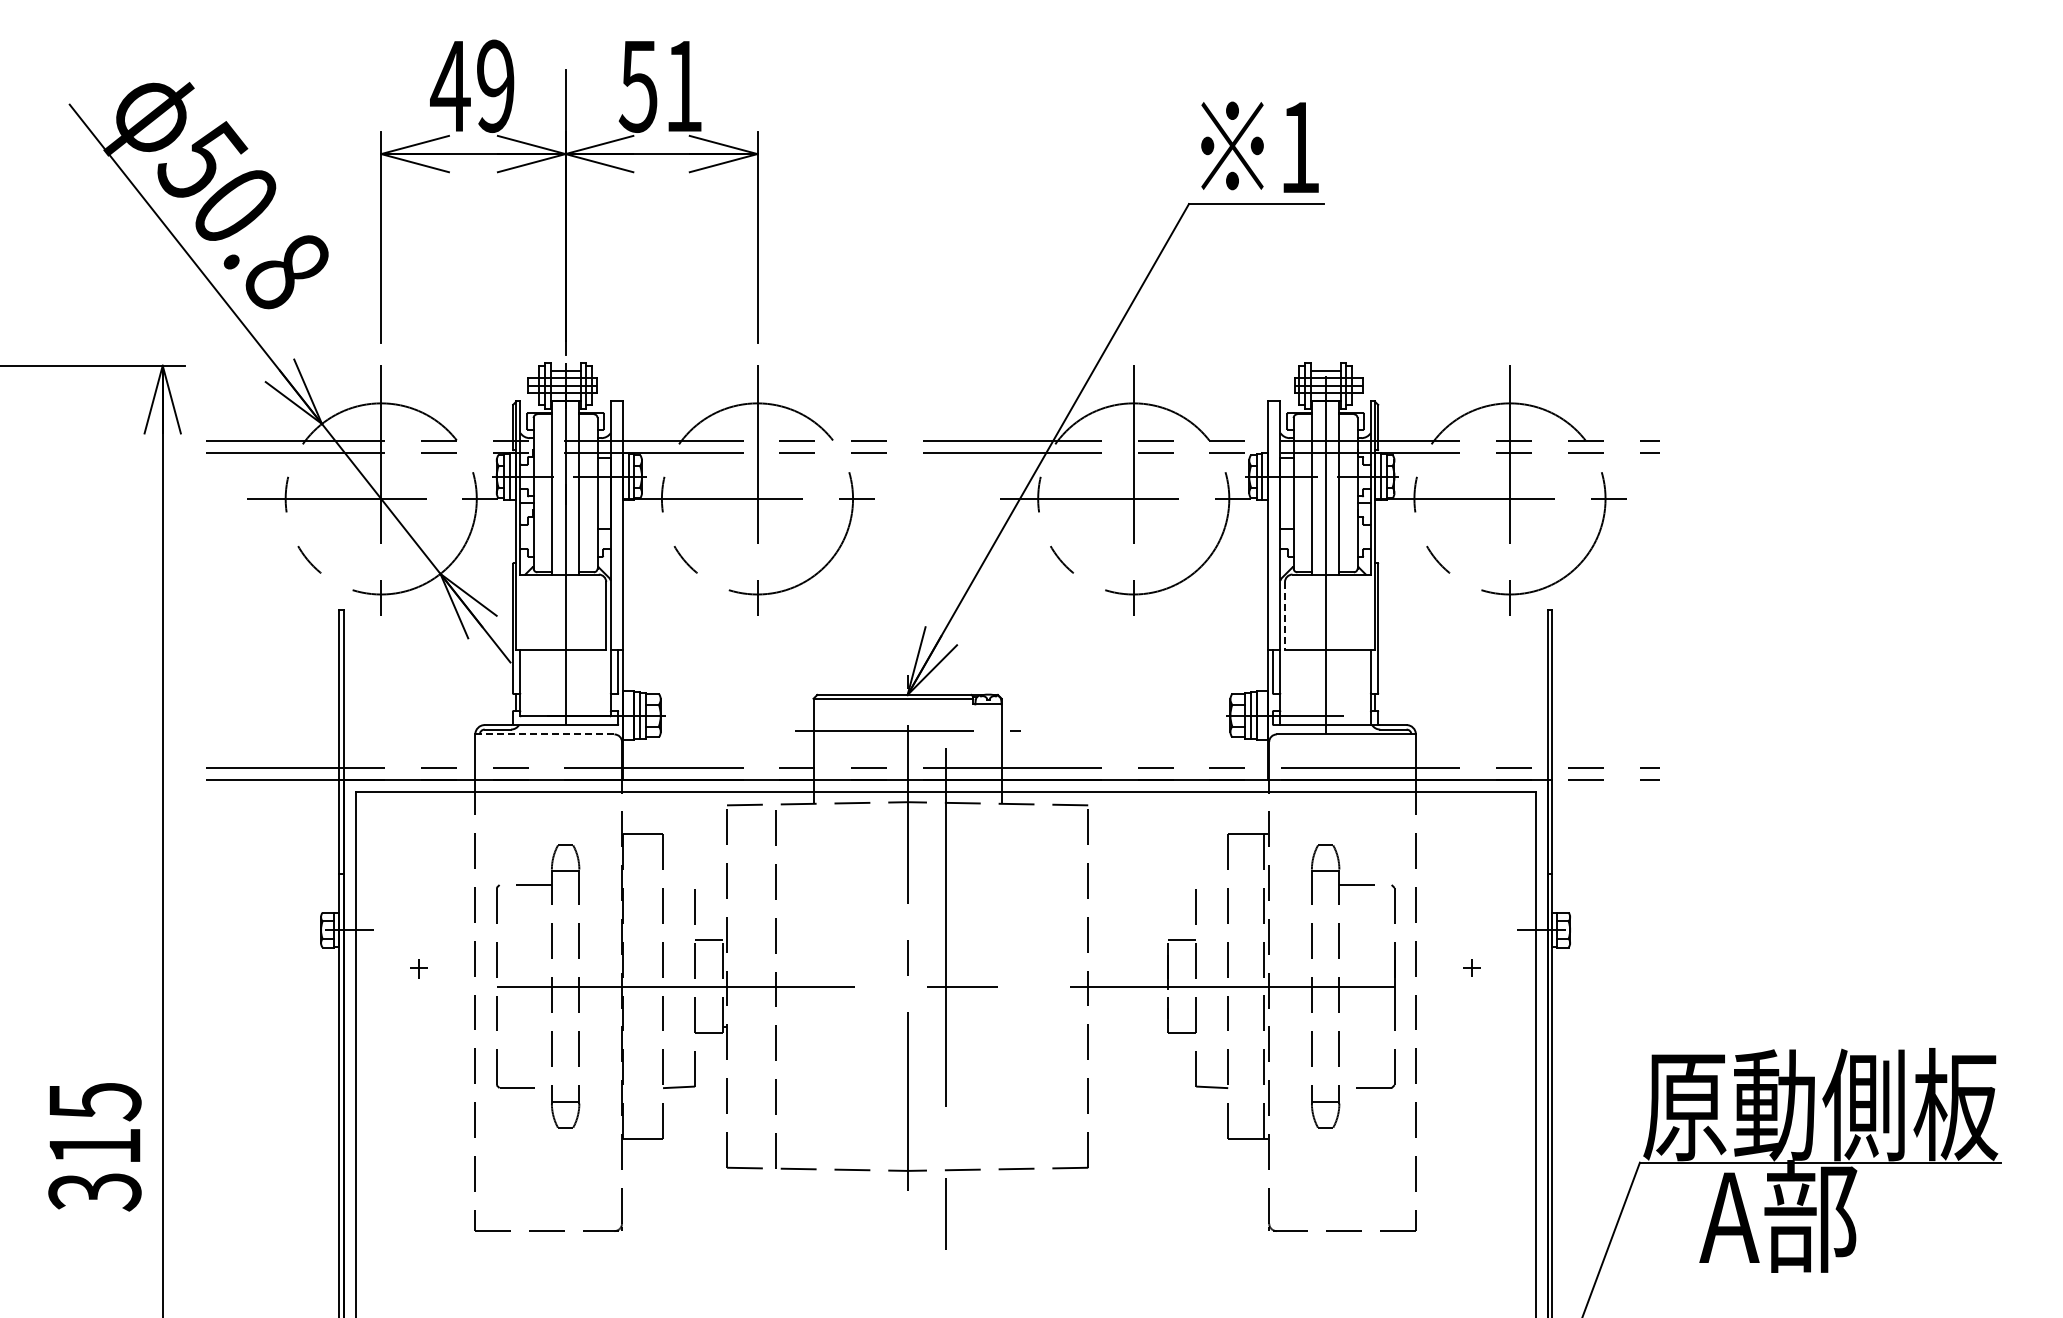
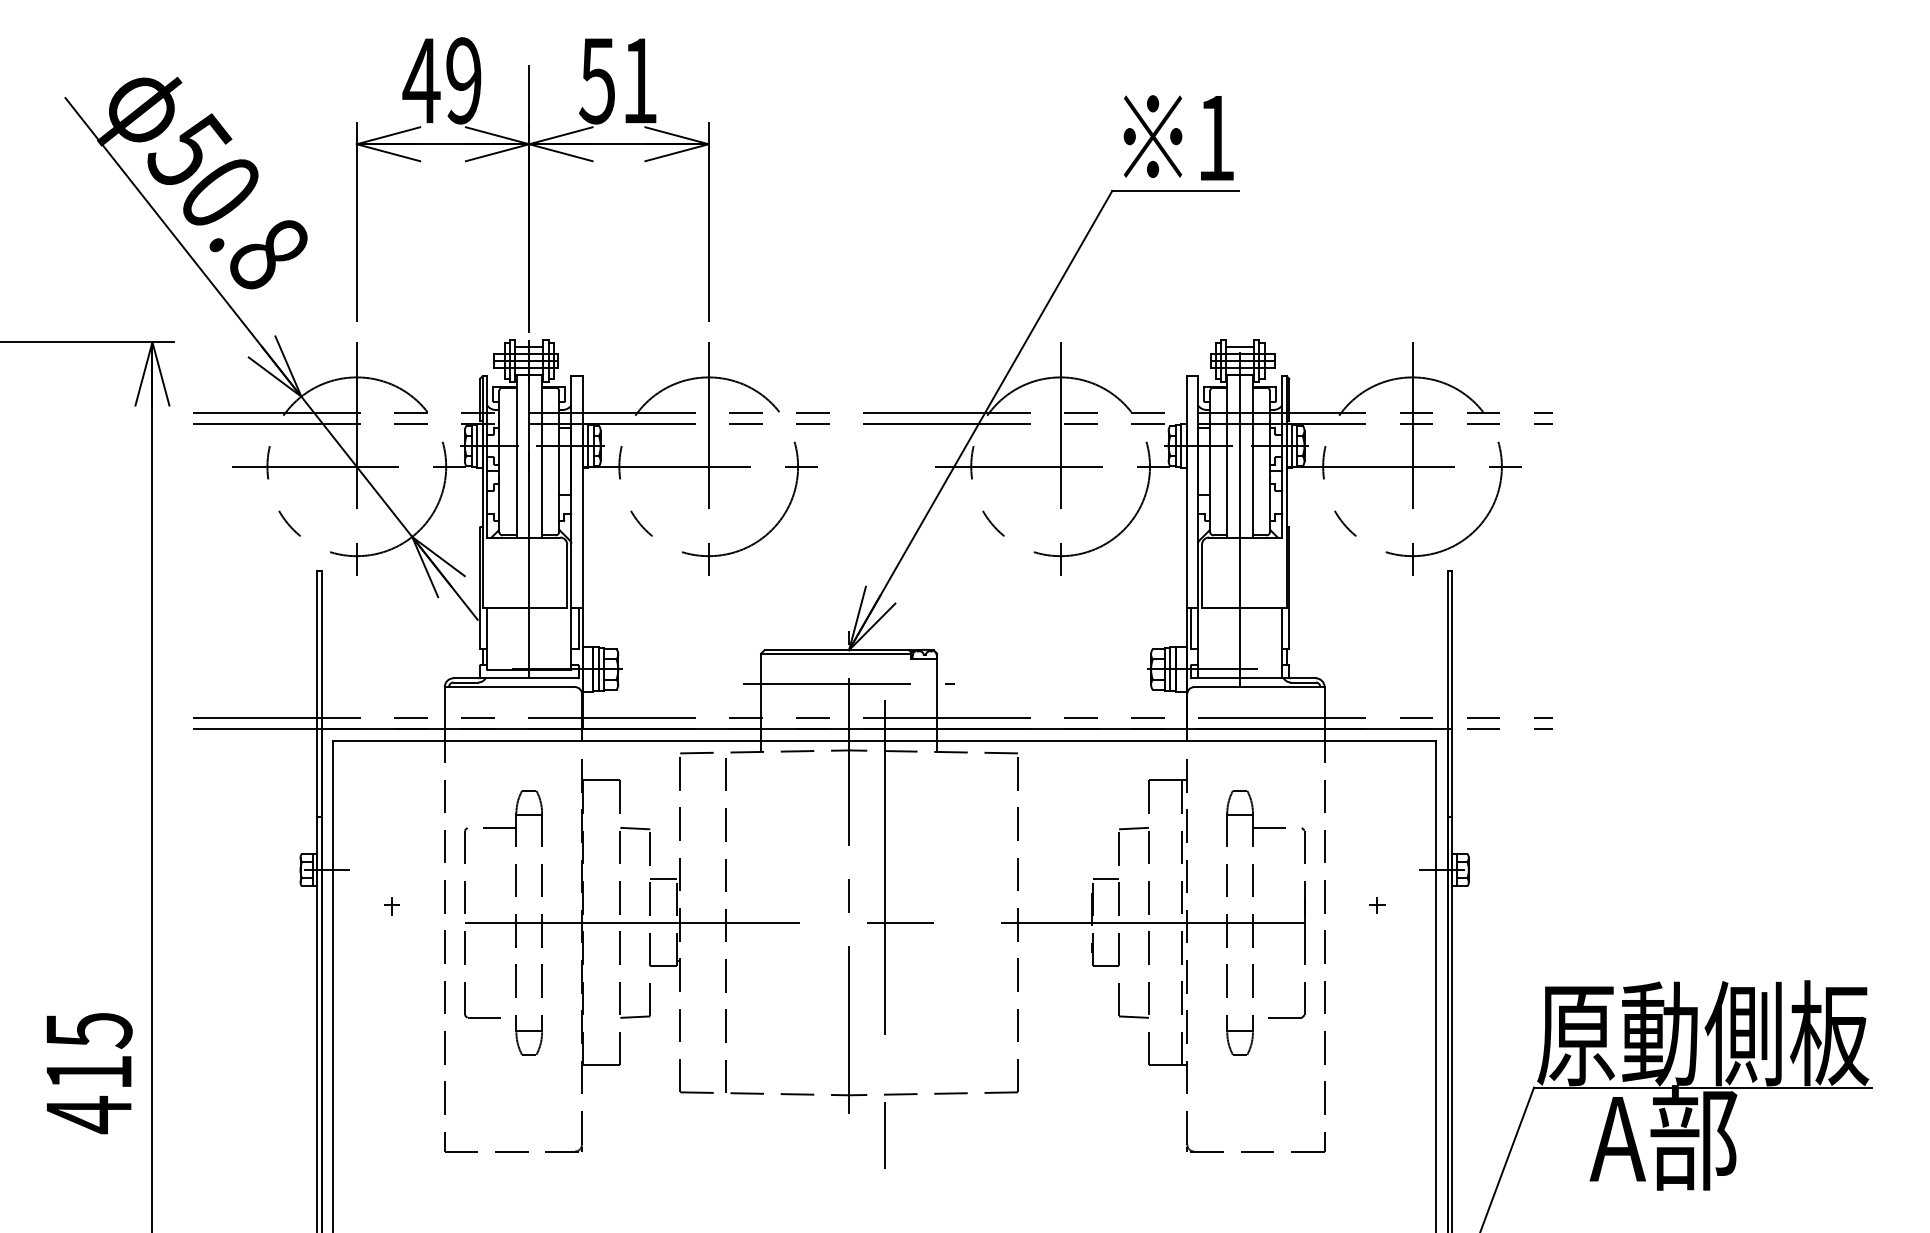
line: (1284, 615) -> (1201, 575), dashed -> solid
line: (544, 734) -> (509, 687), dashed -> solid
line: (679, 885) -> (635, 828), added
line: (1212, 885) -> (1134, 828), added
text: (94, 1191) -> (88, 1114), 315 -> 415

